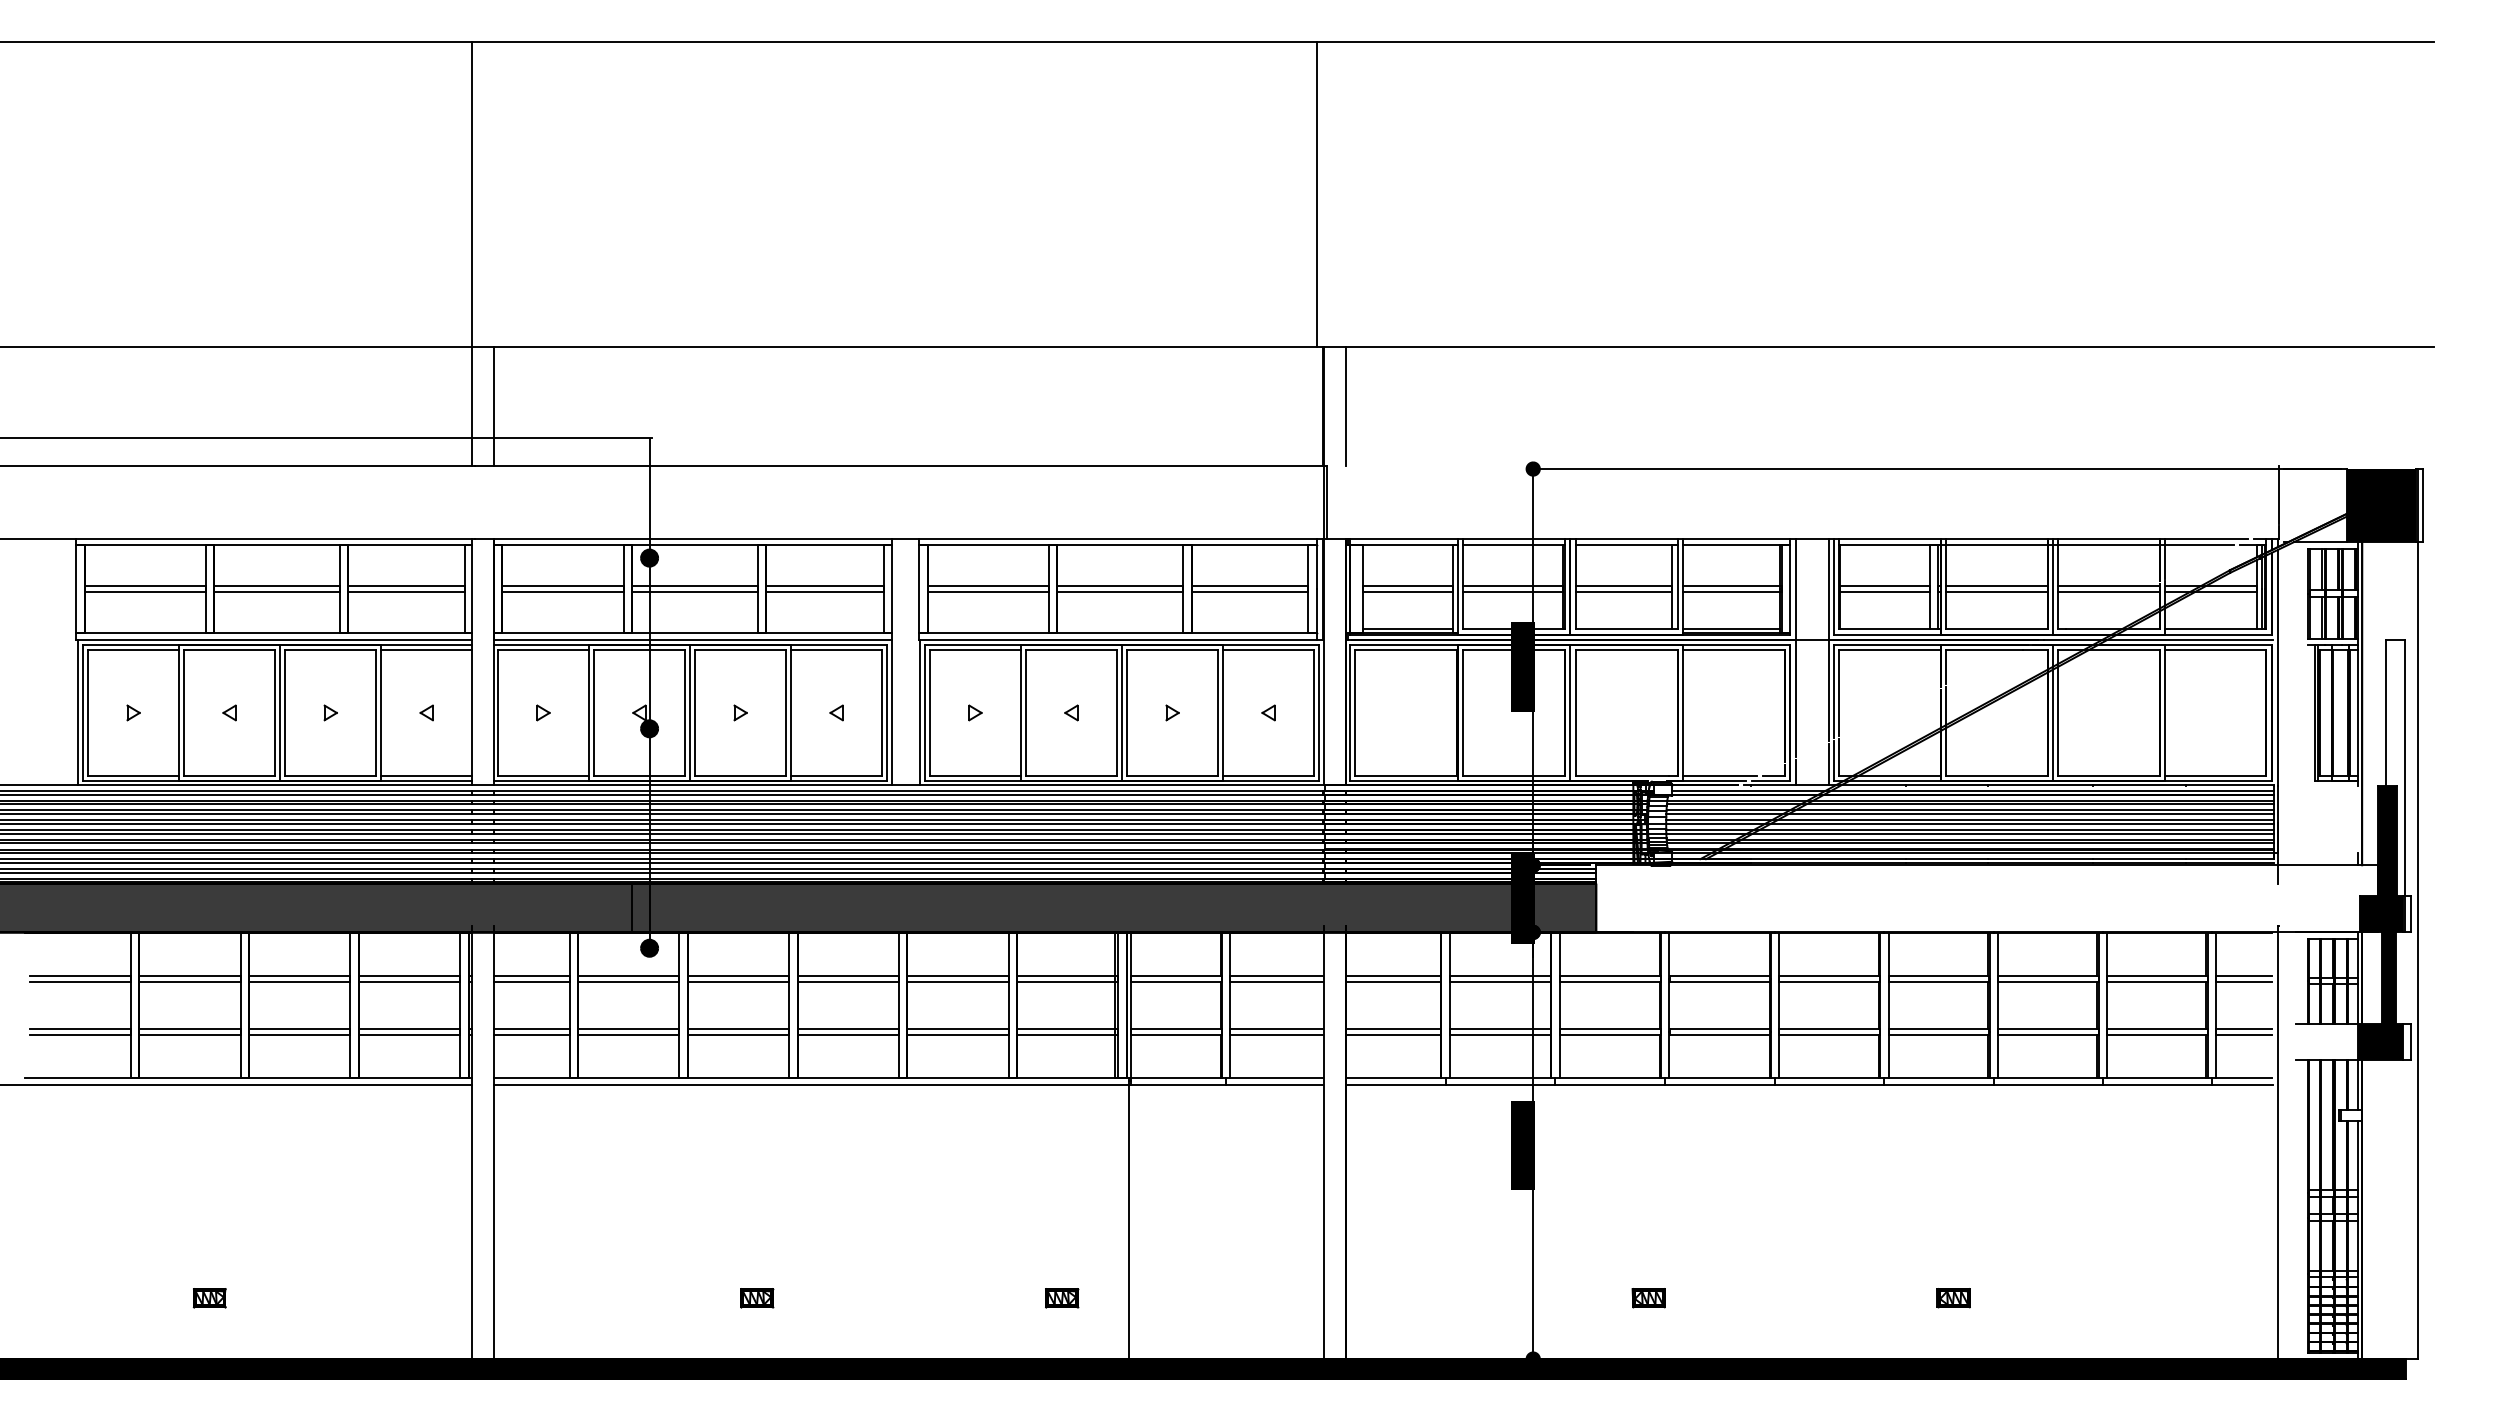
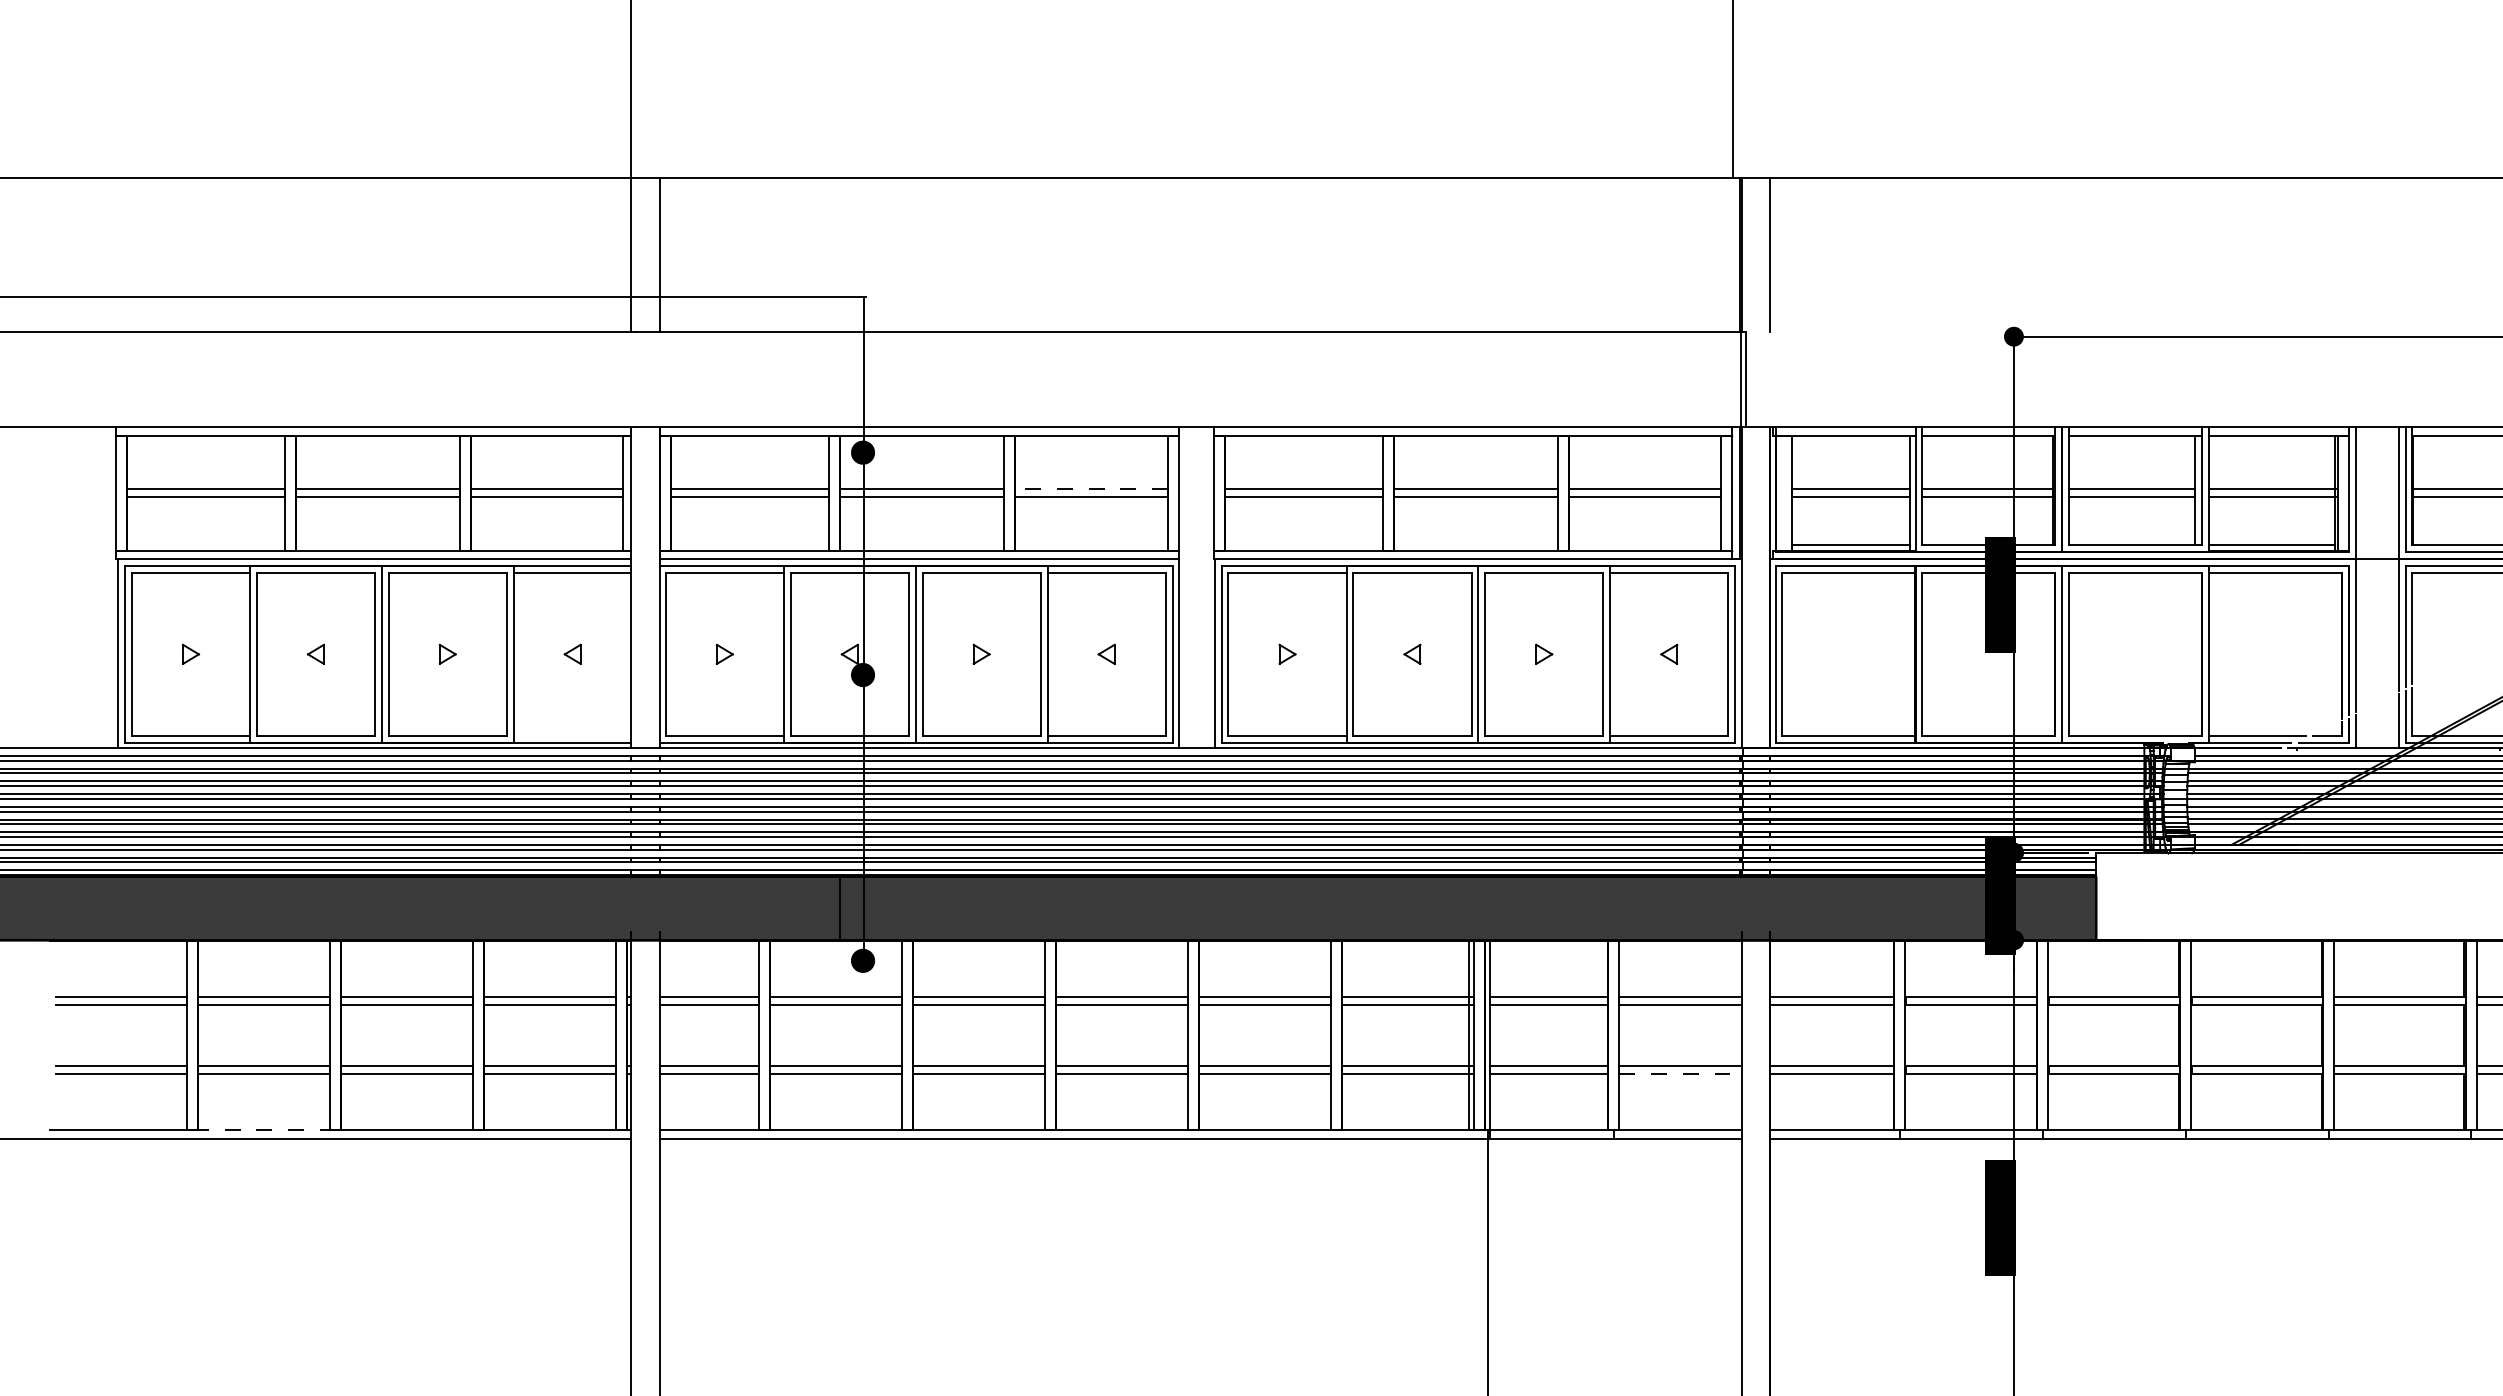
line: (824, 586) -> (1090, 489), solid -> dashed
line: (426, 775) -> (572, 735), removed
line: (1276, 1035) -> (1679, 1074), solid -> dashed
line: (189, 1078) -> (263, 1130), solid -> dashed

